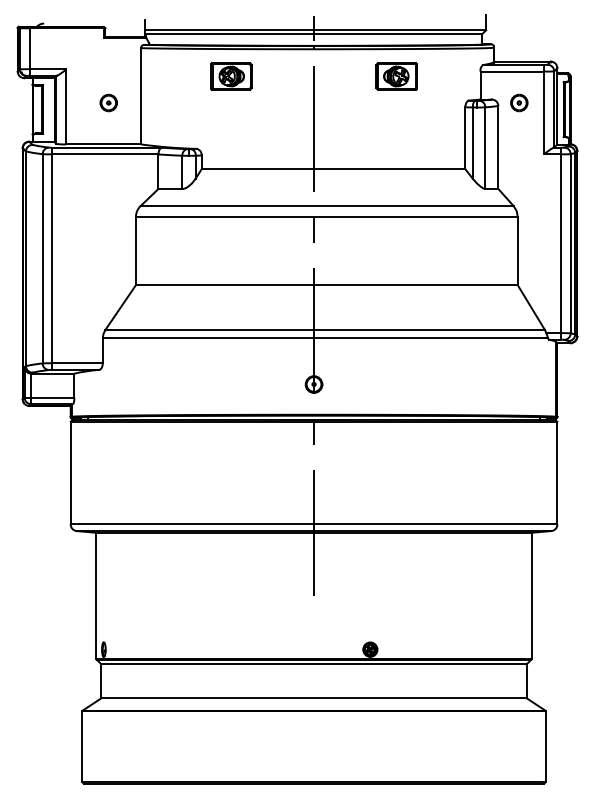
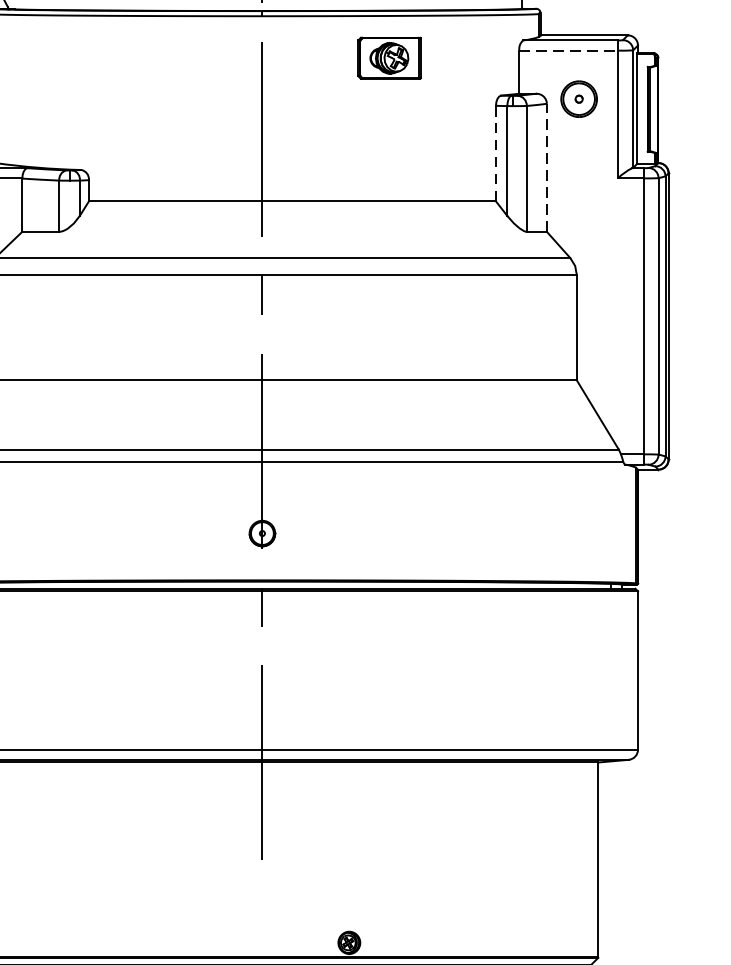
line: (512, 71) -> (568, 50), solid -> dashed
part: (231, 76) -> (135, 58), removed
part: (519, 102) -> (579, 98), size x1.4
line: (465, 138) -> (496, 153), solid -> dashed
line: (498, 146) -> (547, 166), solid -> dashed

